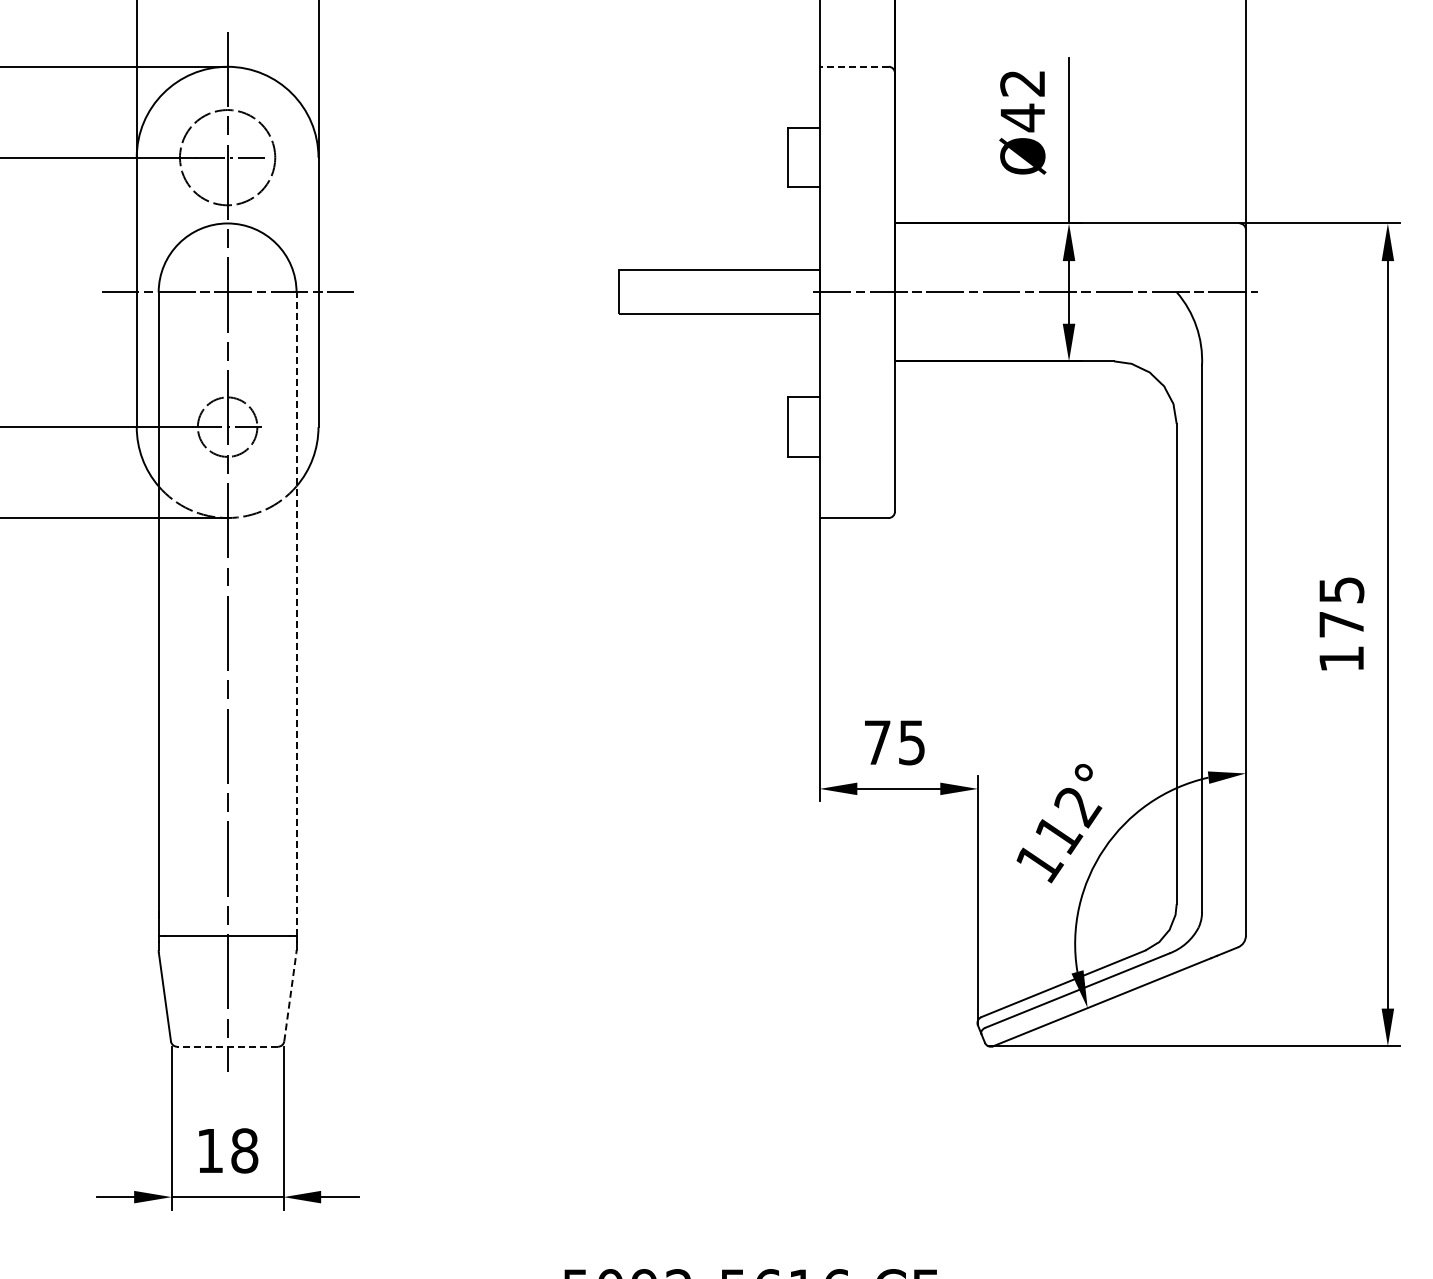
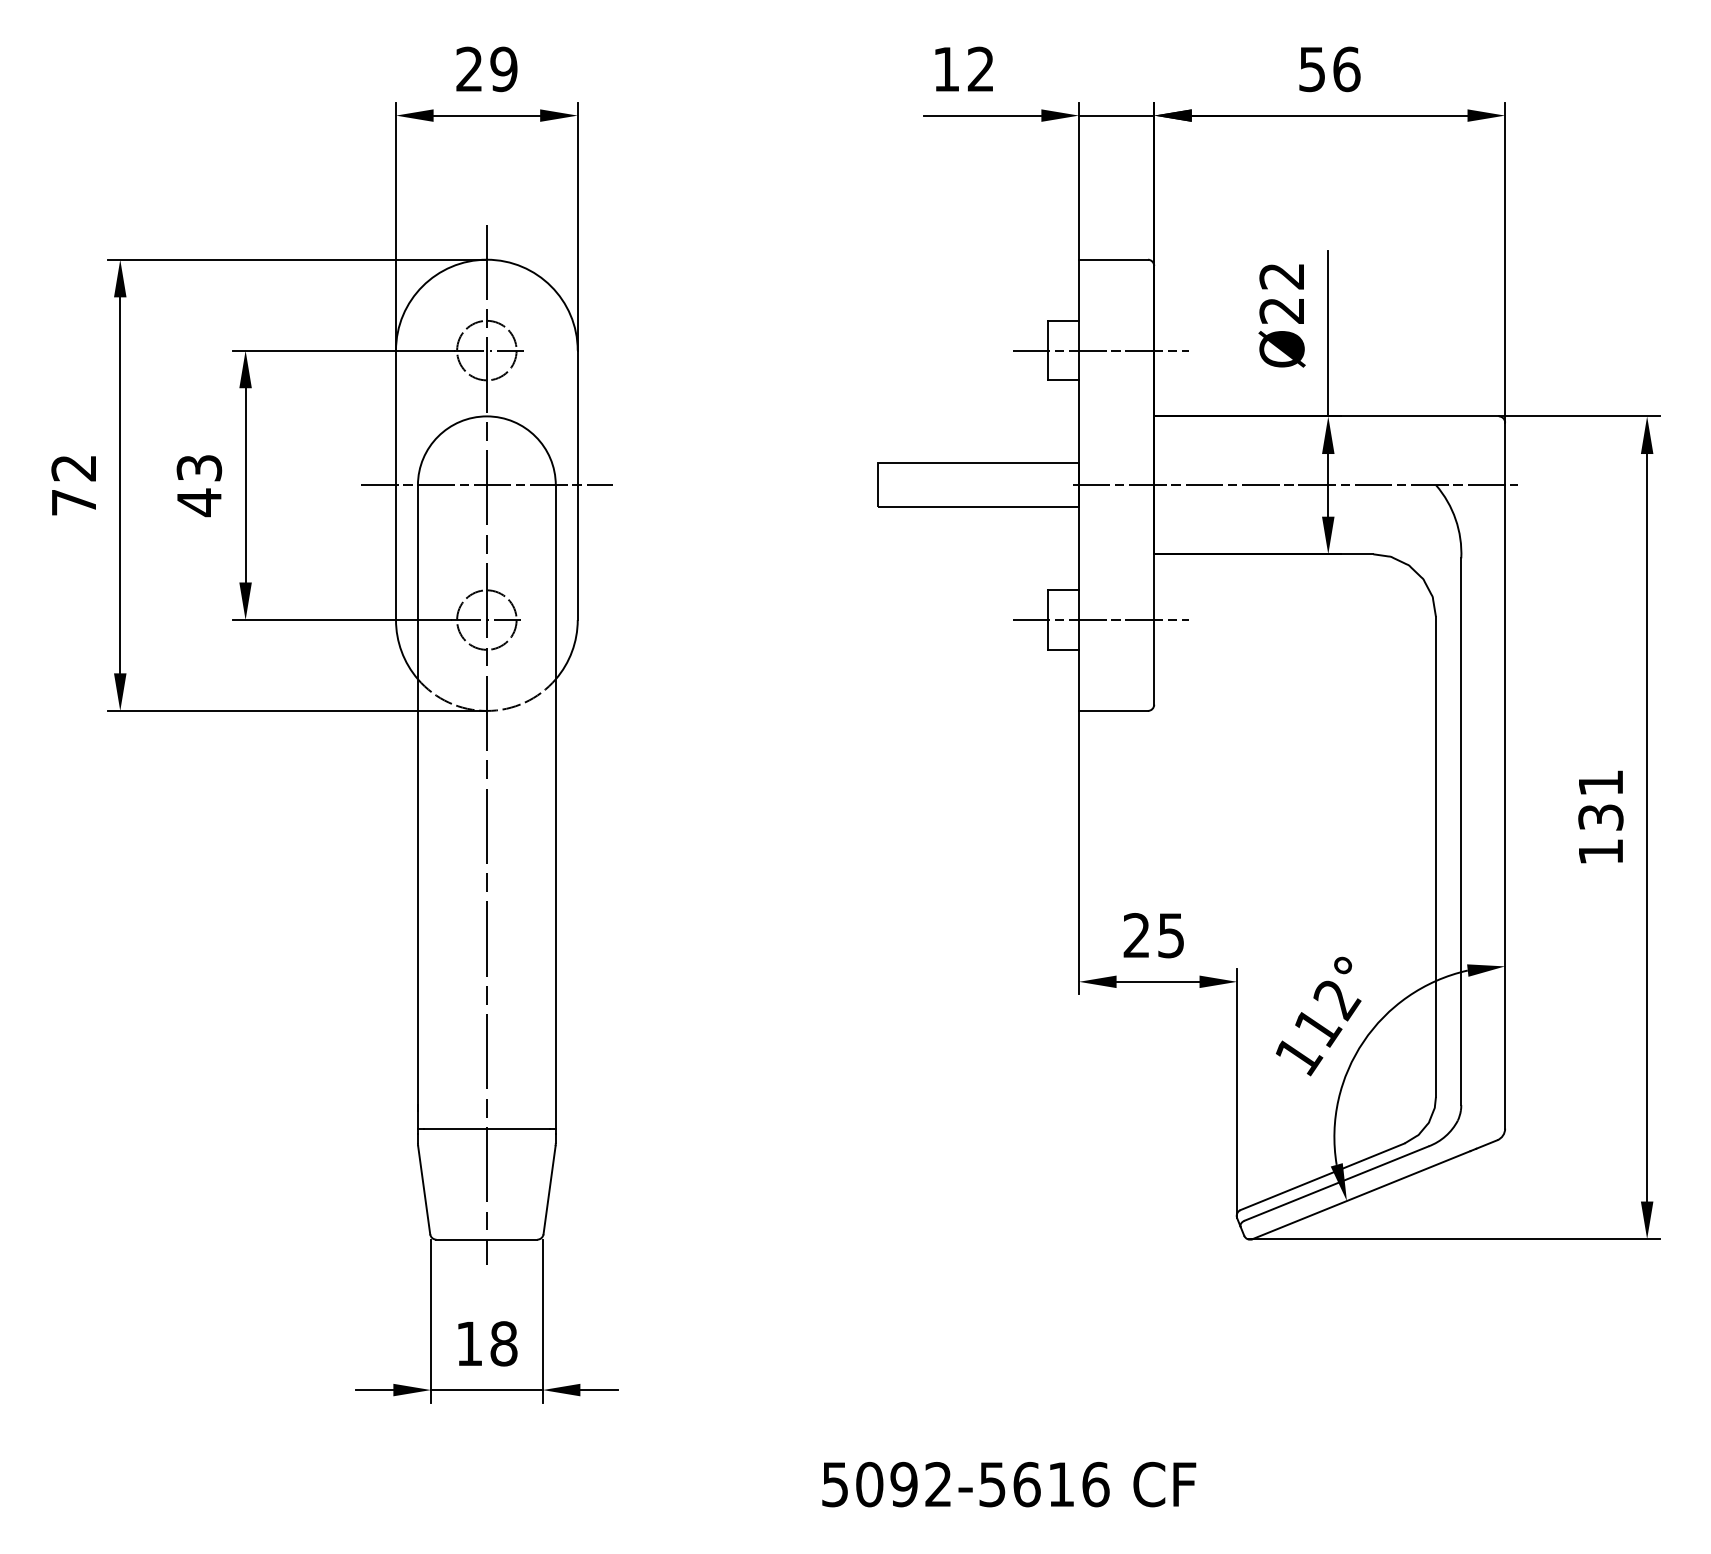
line: (853, 66) -> (1112, 259), dashed -> solid
text: (1022, 117) -> (1281, 310), Ø42 -> Ø22
circle: (227, 157) -> (486, 350), size x0.62
line: (841, 157) -> (1100, 350), added
line: (841, 427) -> (1100, 620), added
text: (1341, 607) -> (1600, 800), 175 -> 131
line: (296, 614) -> (555, 807), dashed -> solid
text: (877, 742) -> (1136, 935), 75 -> 25
line: (290, 996) -> (549, 1189), dashed -> solid
line: (227, 1046) -> (486, 1239), dashed -> solid

